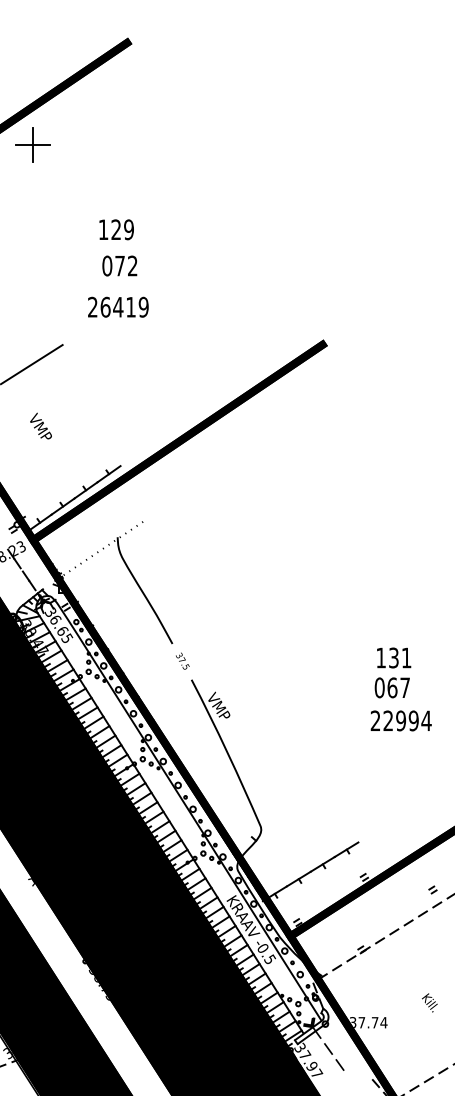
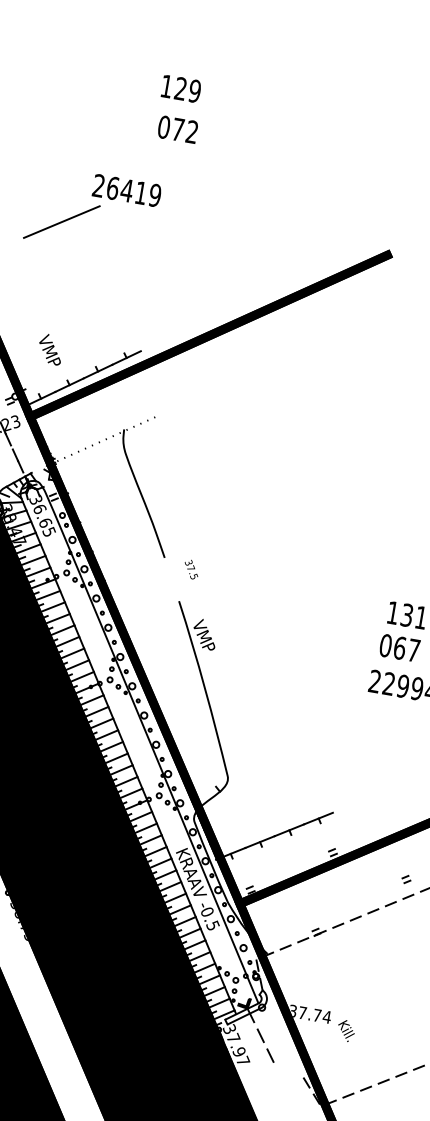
text: (118, 306) -> (127, 189), moved
text: (40, 425) -> (50, 348), moved
text: (182, 660) -> (191, 568), moved
text: (429, 1002) -> (345, 1030), moved

